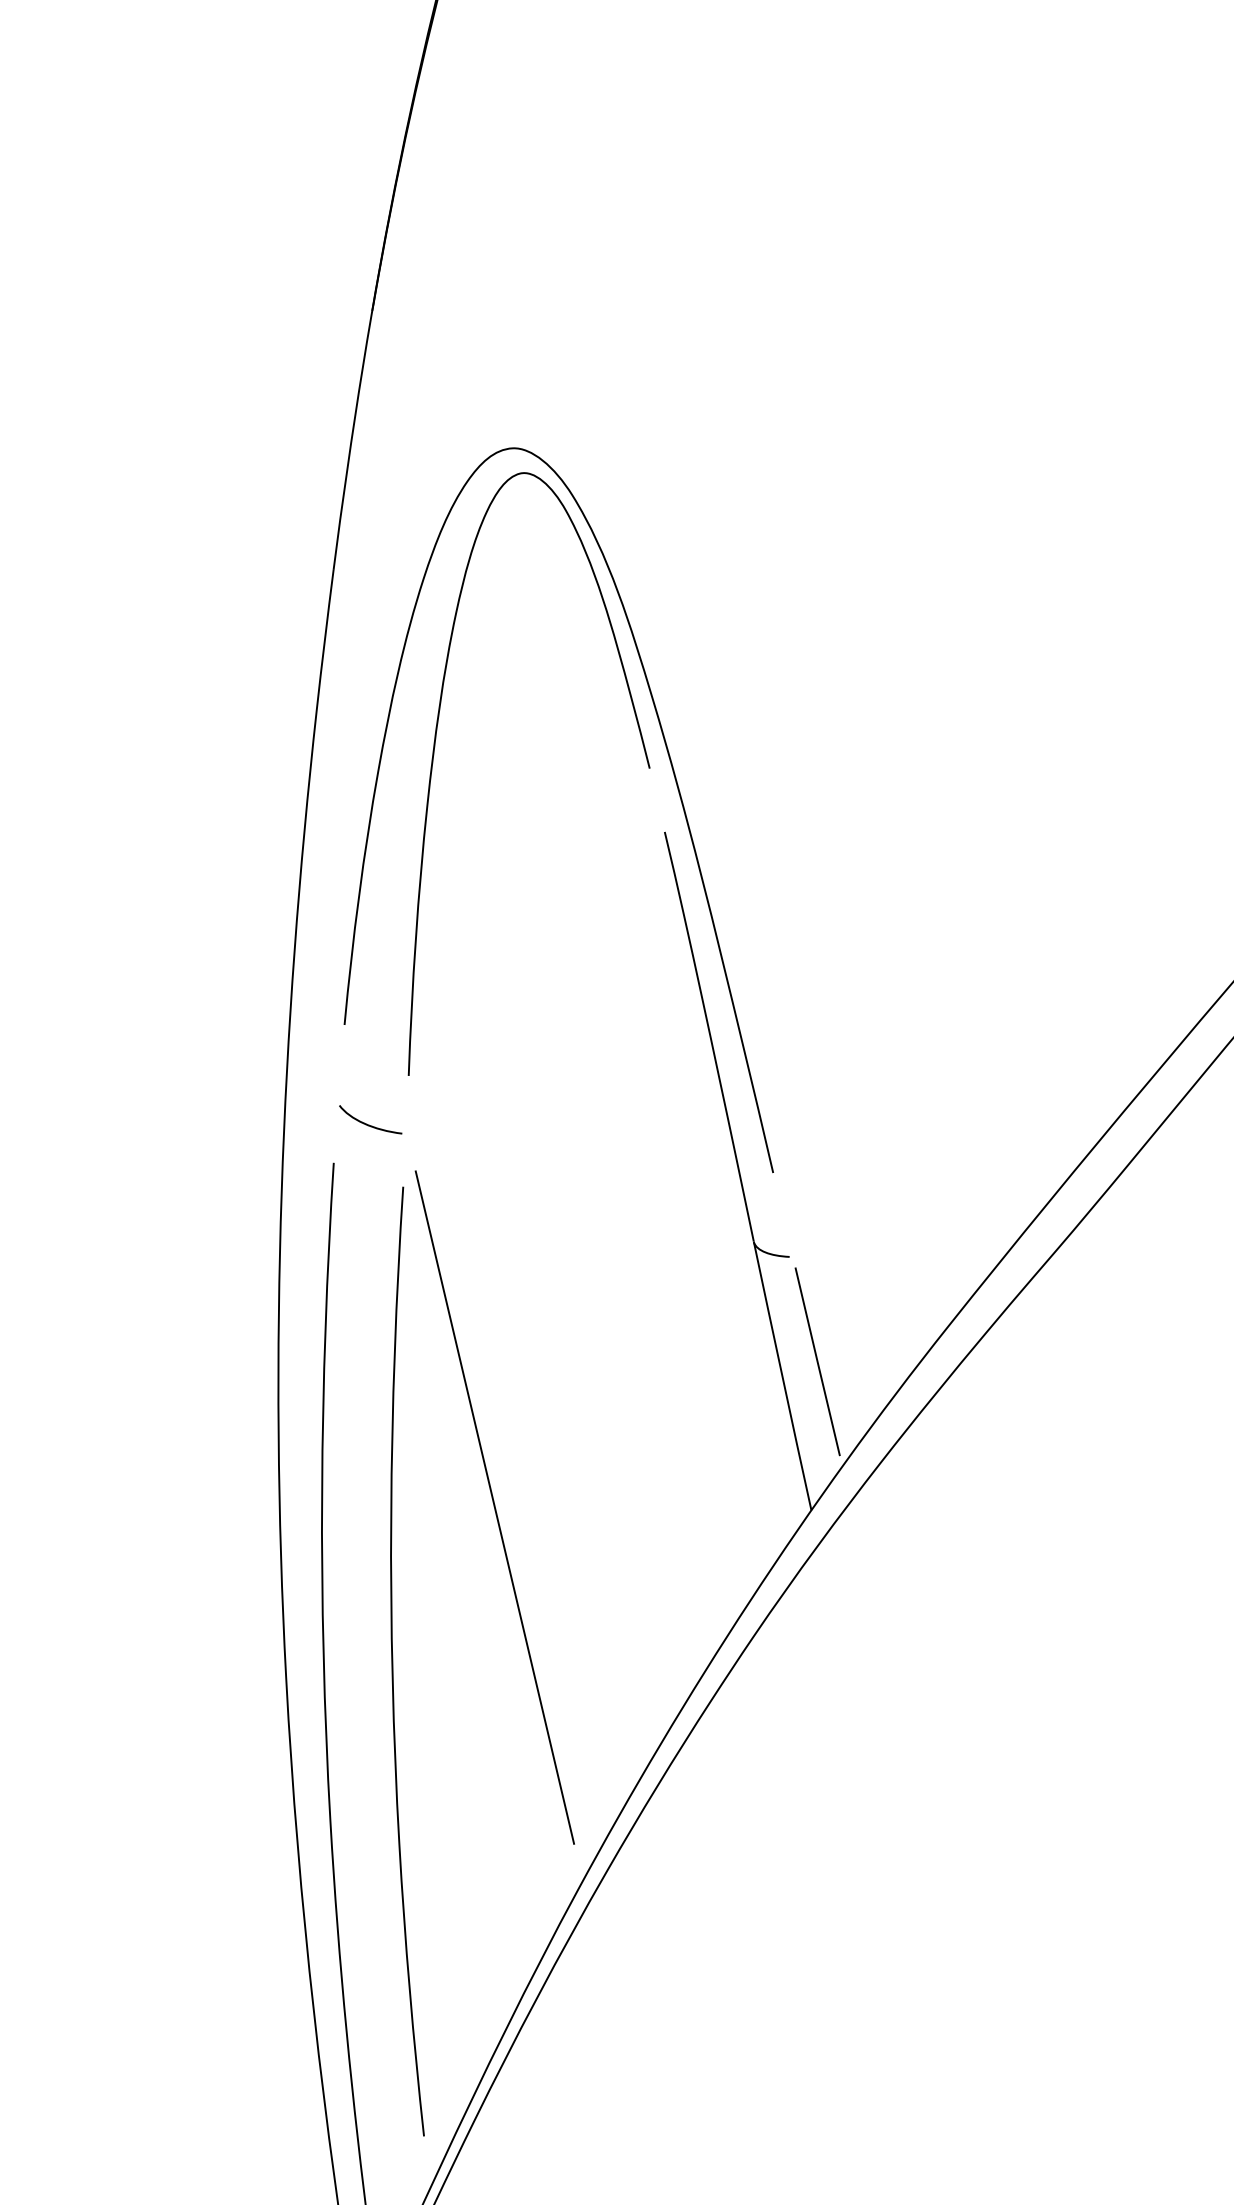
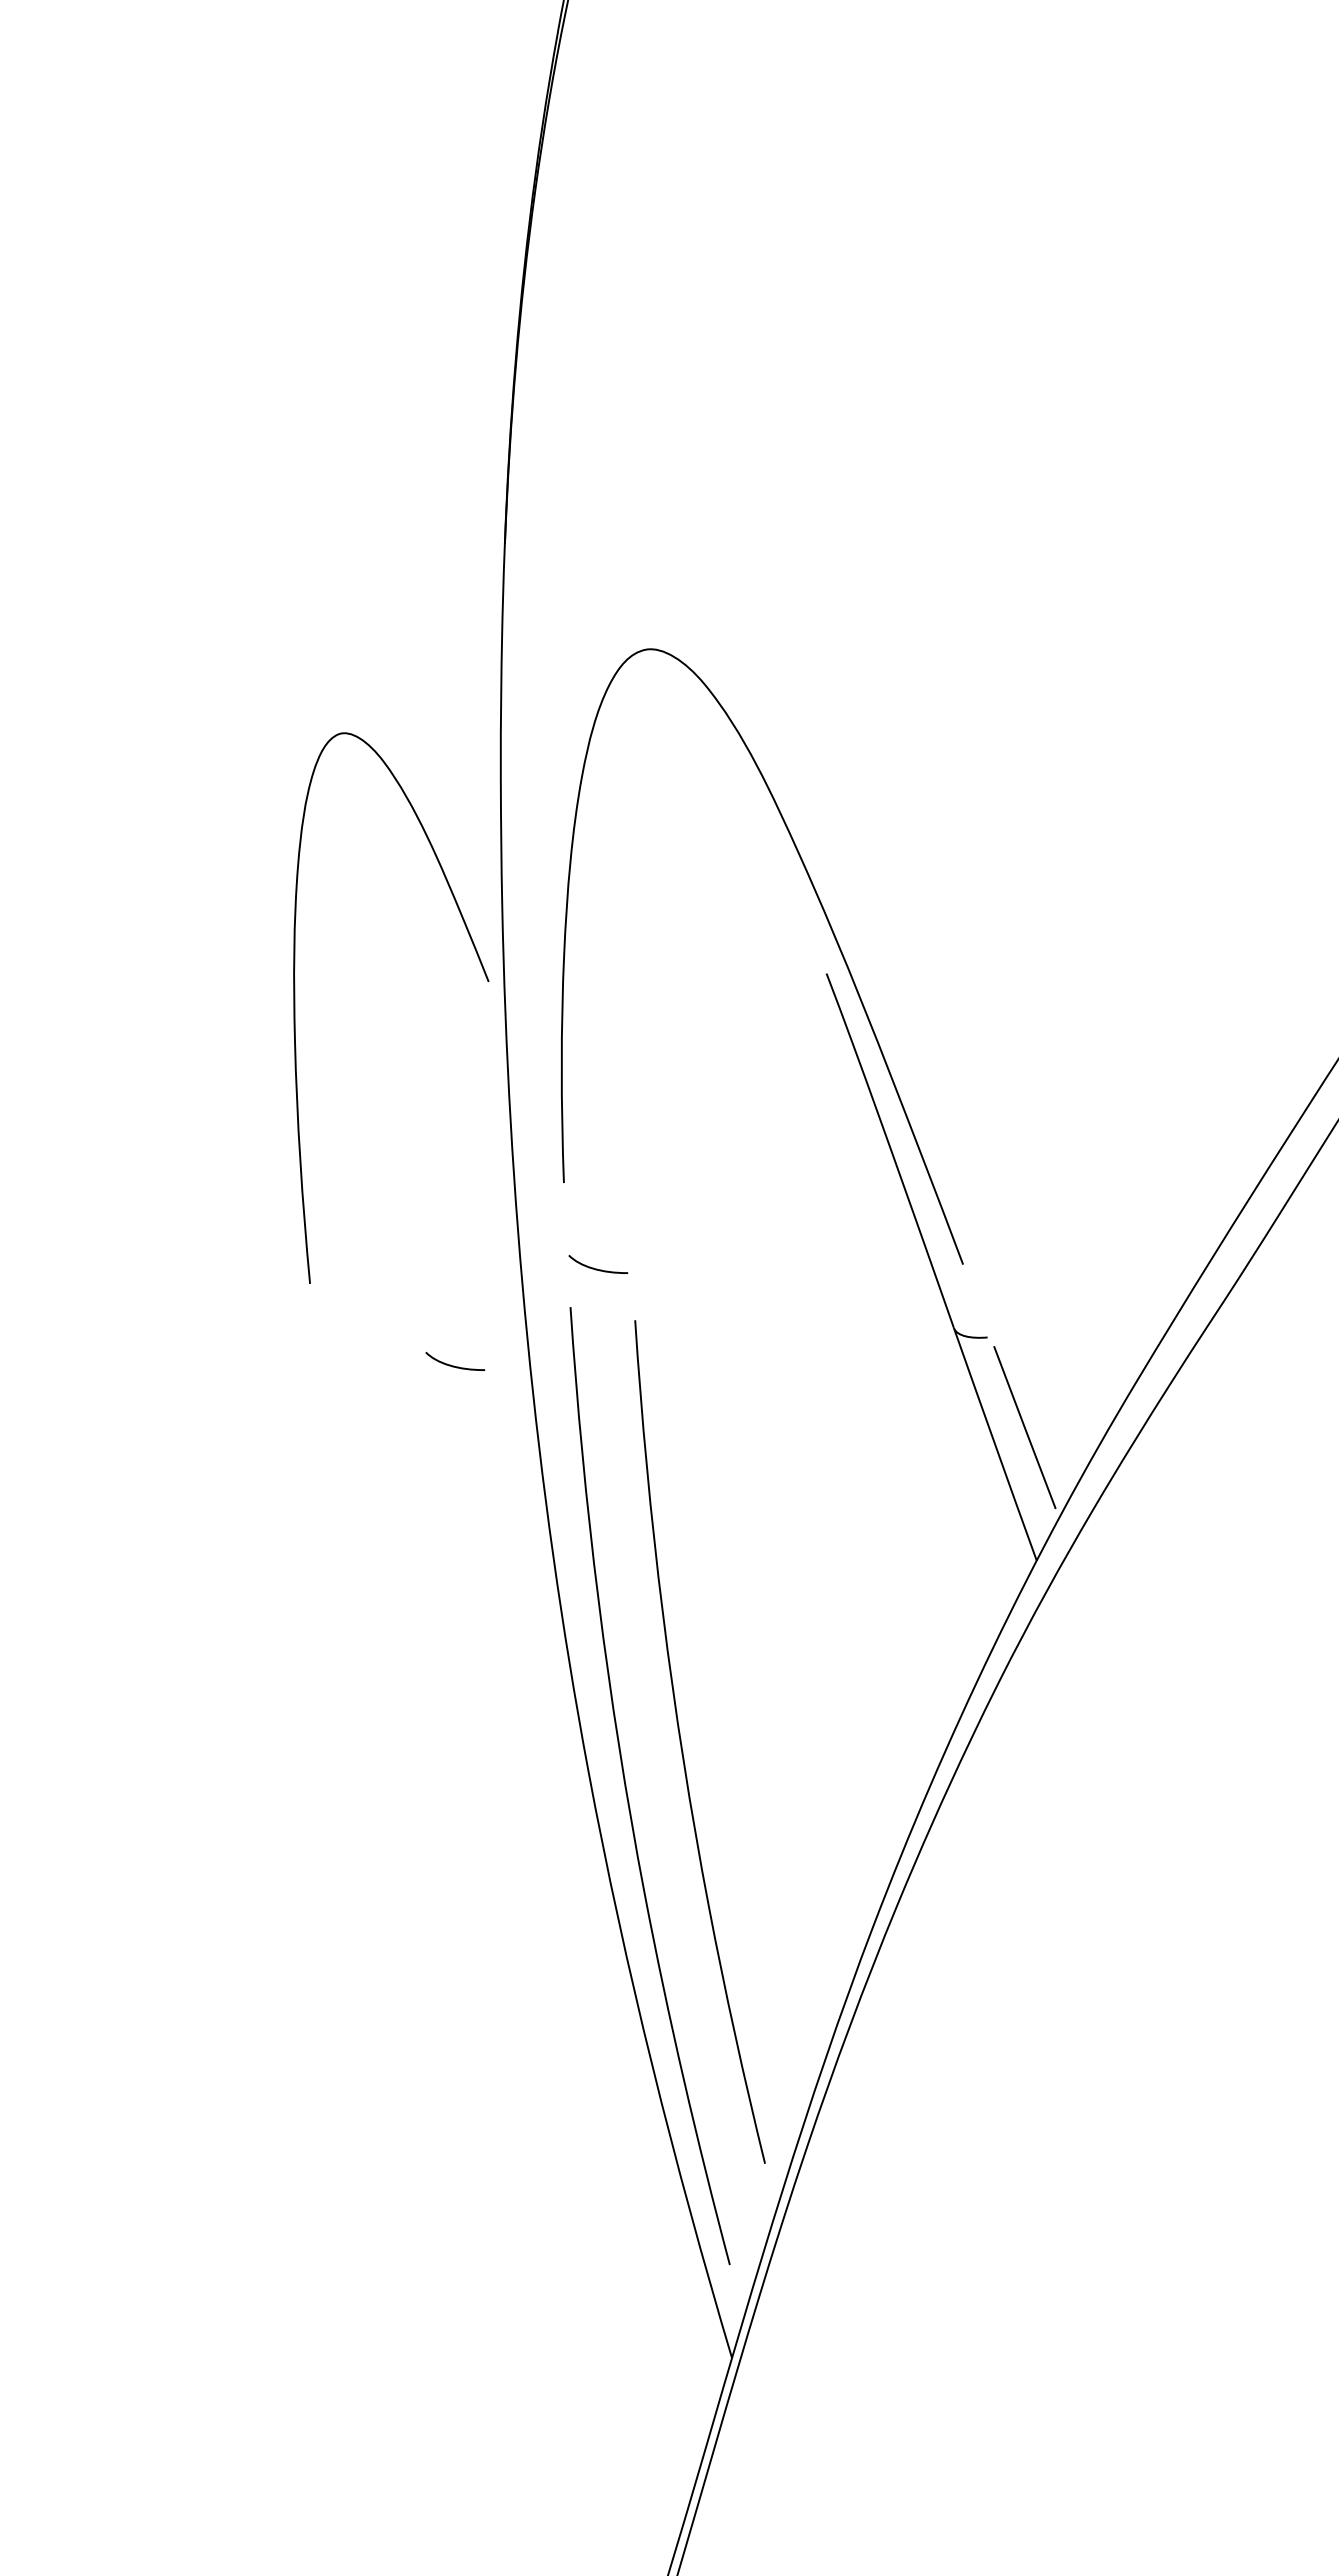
curve: (432, 768) -> (295, 1007), moved
curve: (197, 1210) -> (454, 1365), added
line: (494, 1507) -> (754, 1595), removed

